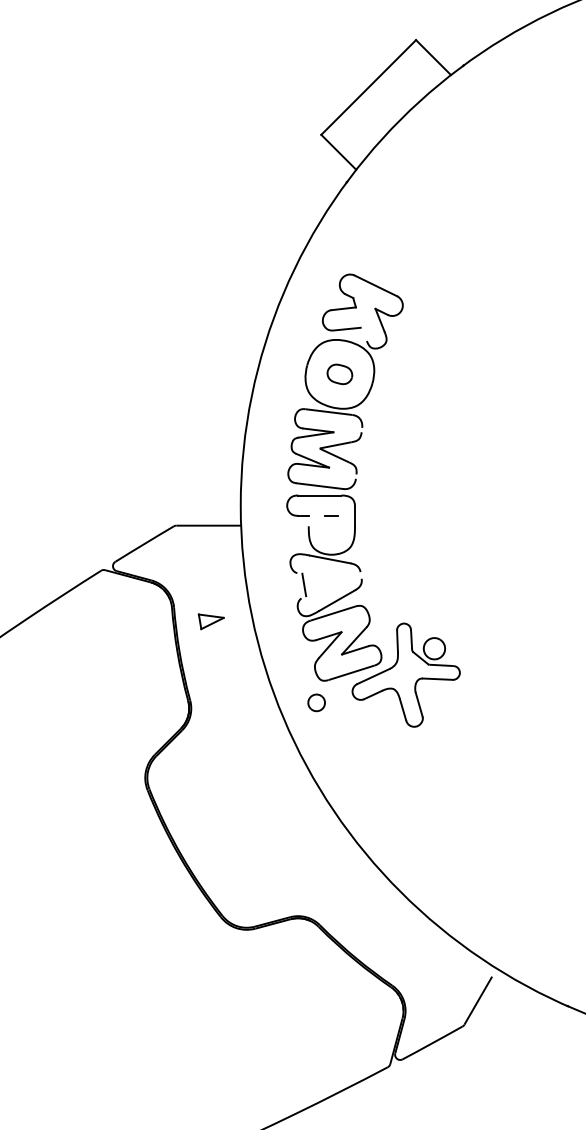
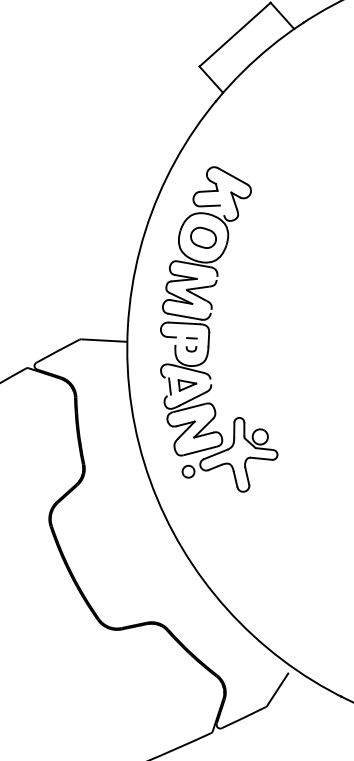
part: (339, 374) -> (203, 237), size x1.43
curve: (330, 533) -> (190, 350), added
part: (210, 621) -> (186, 385), moved
part: (316, 702) -> (188, 471), moved

